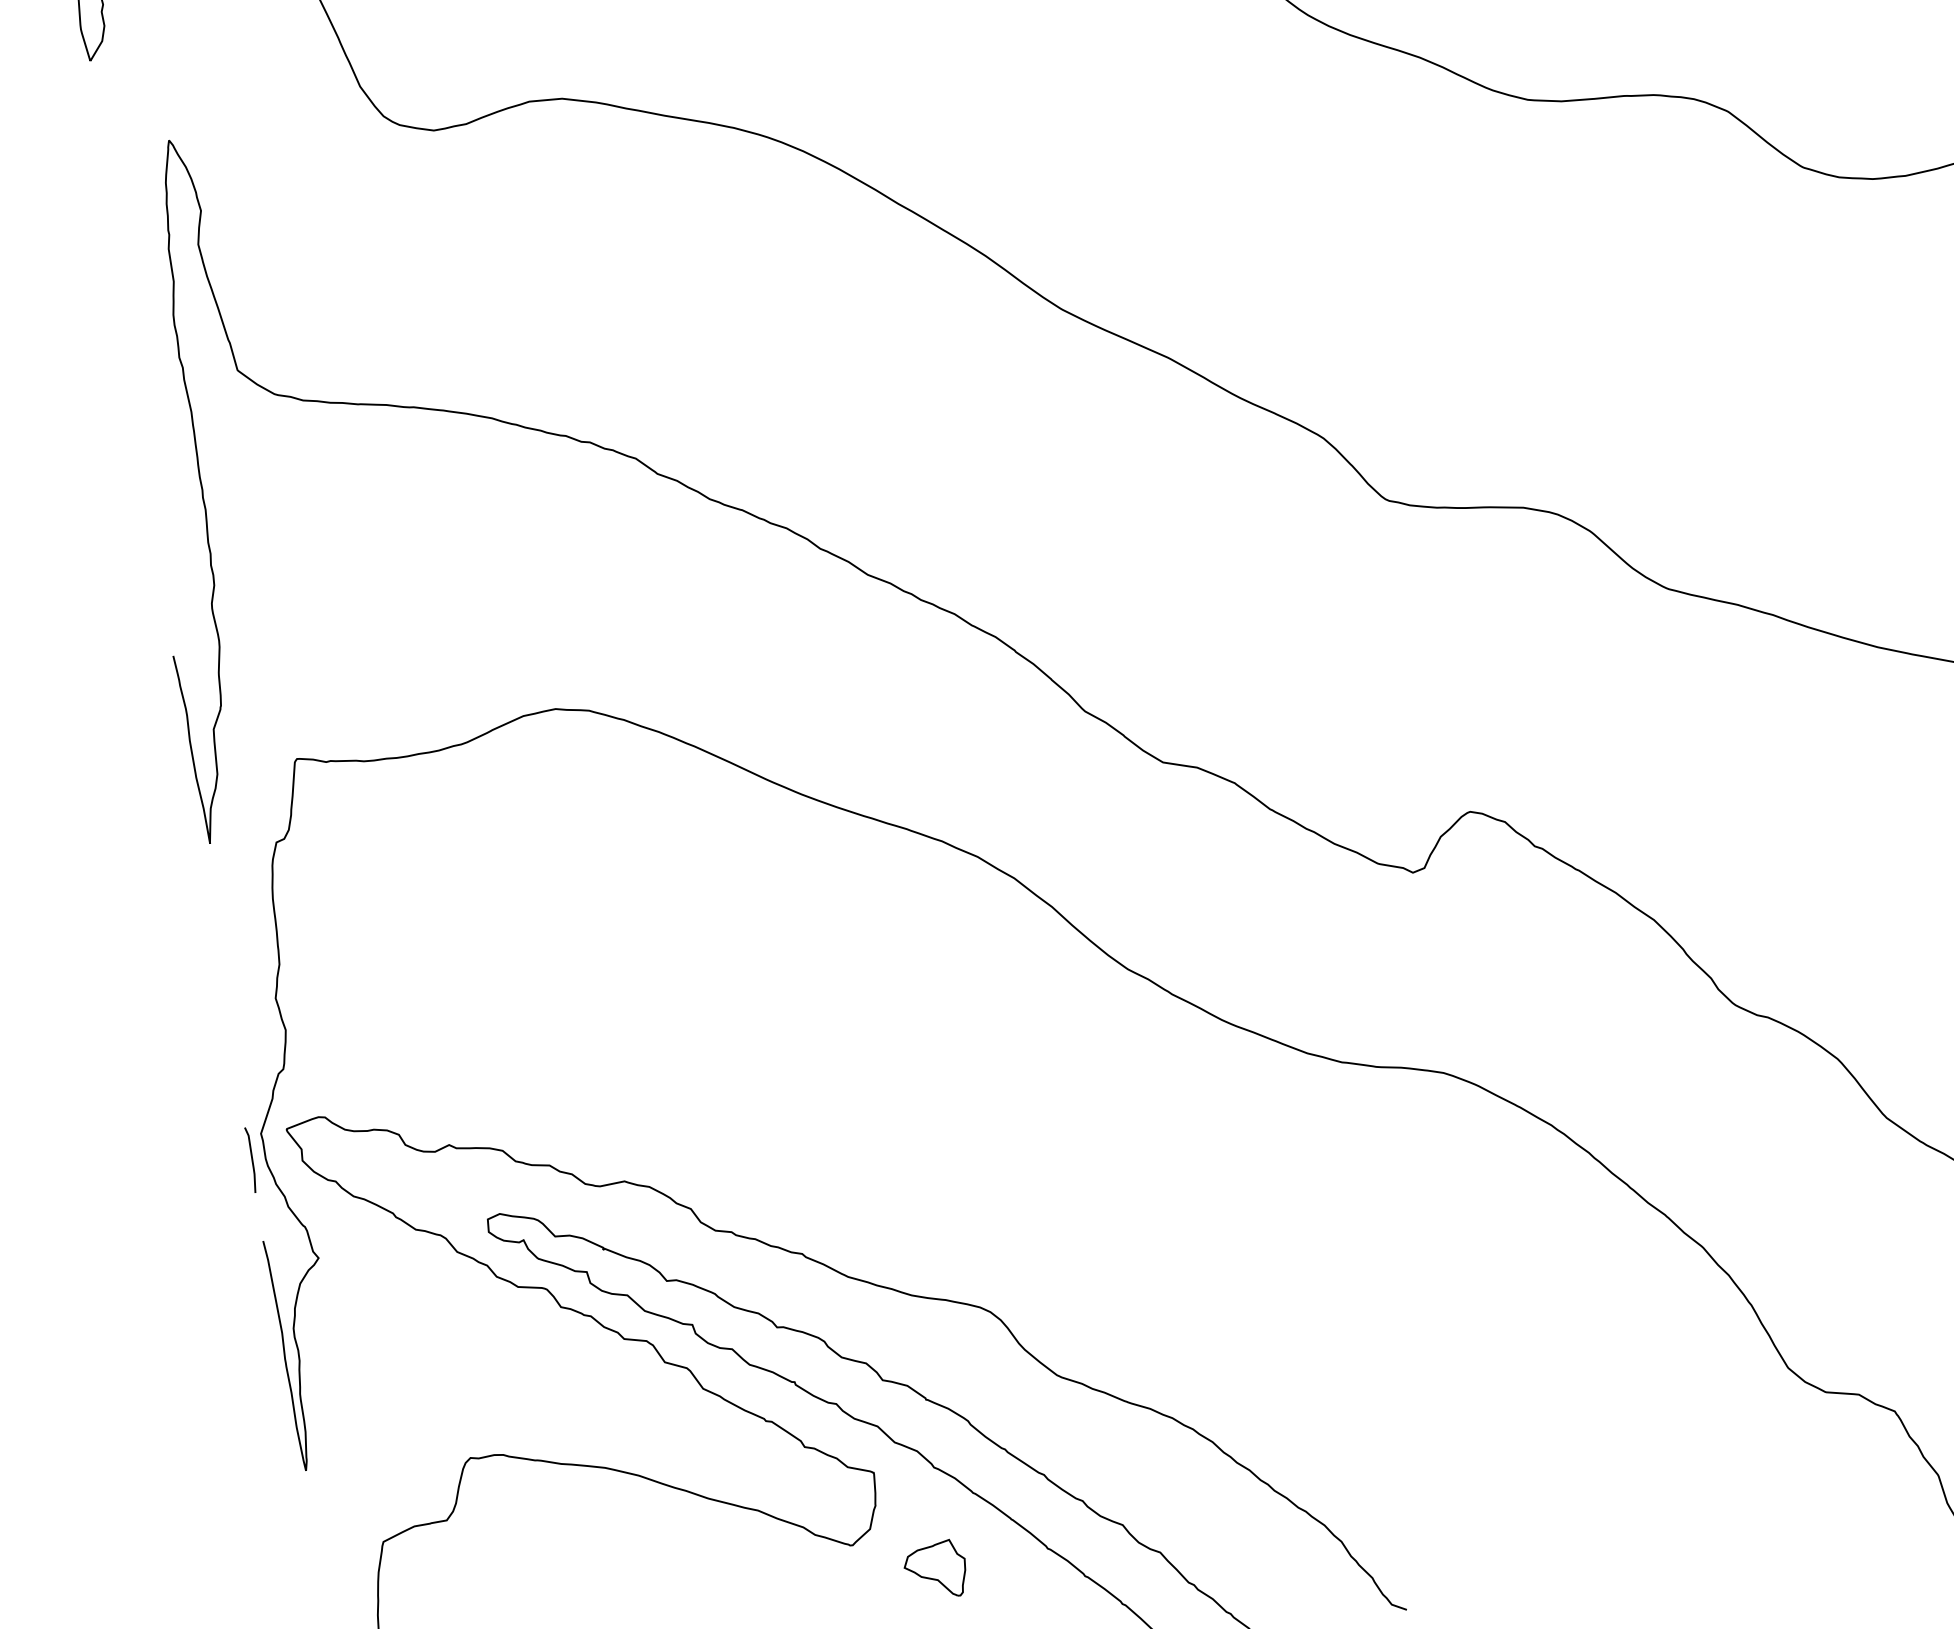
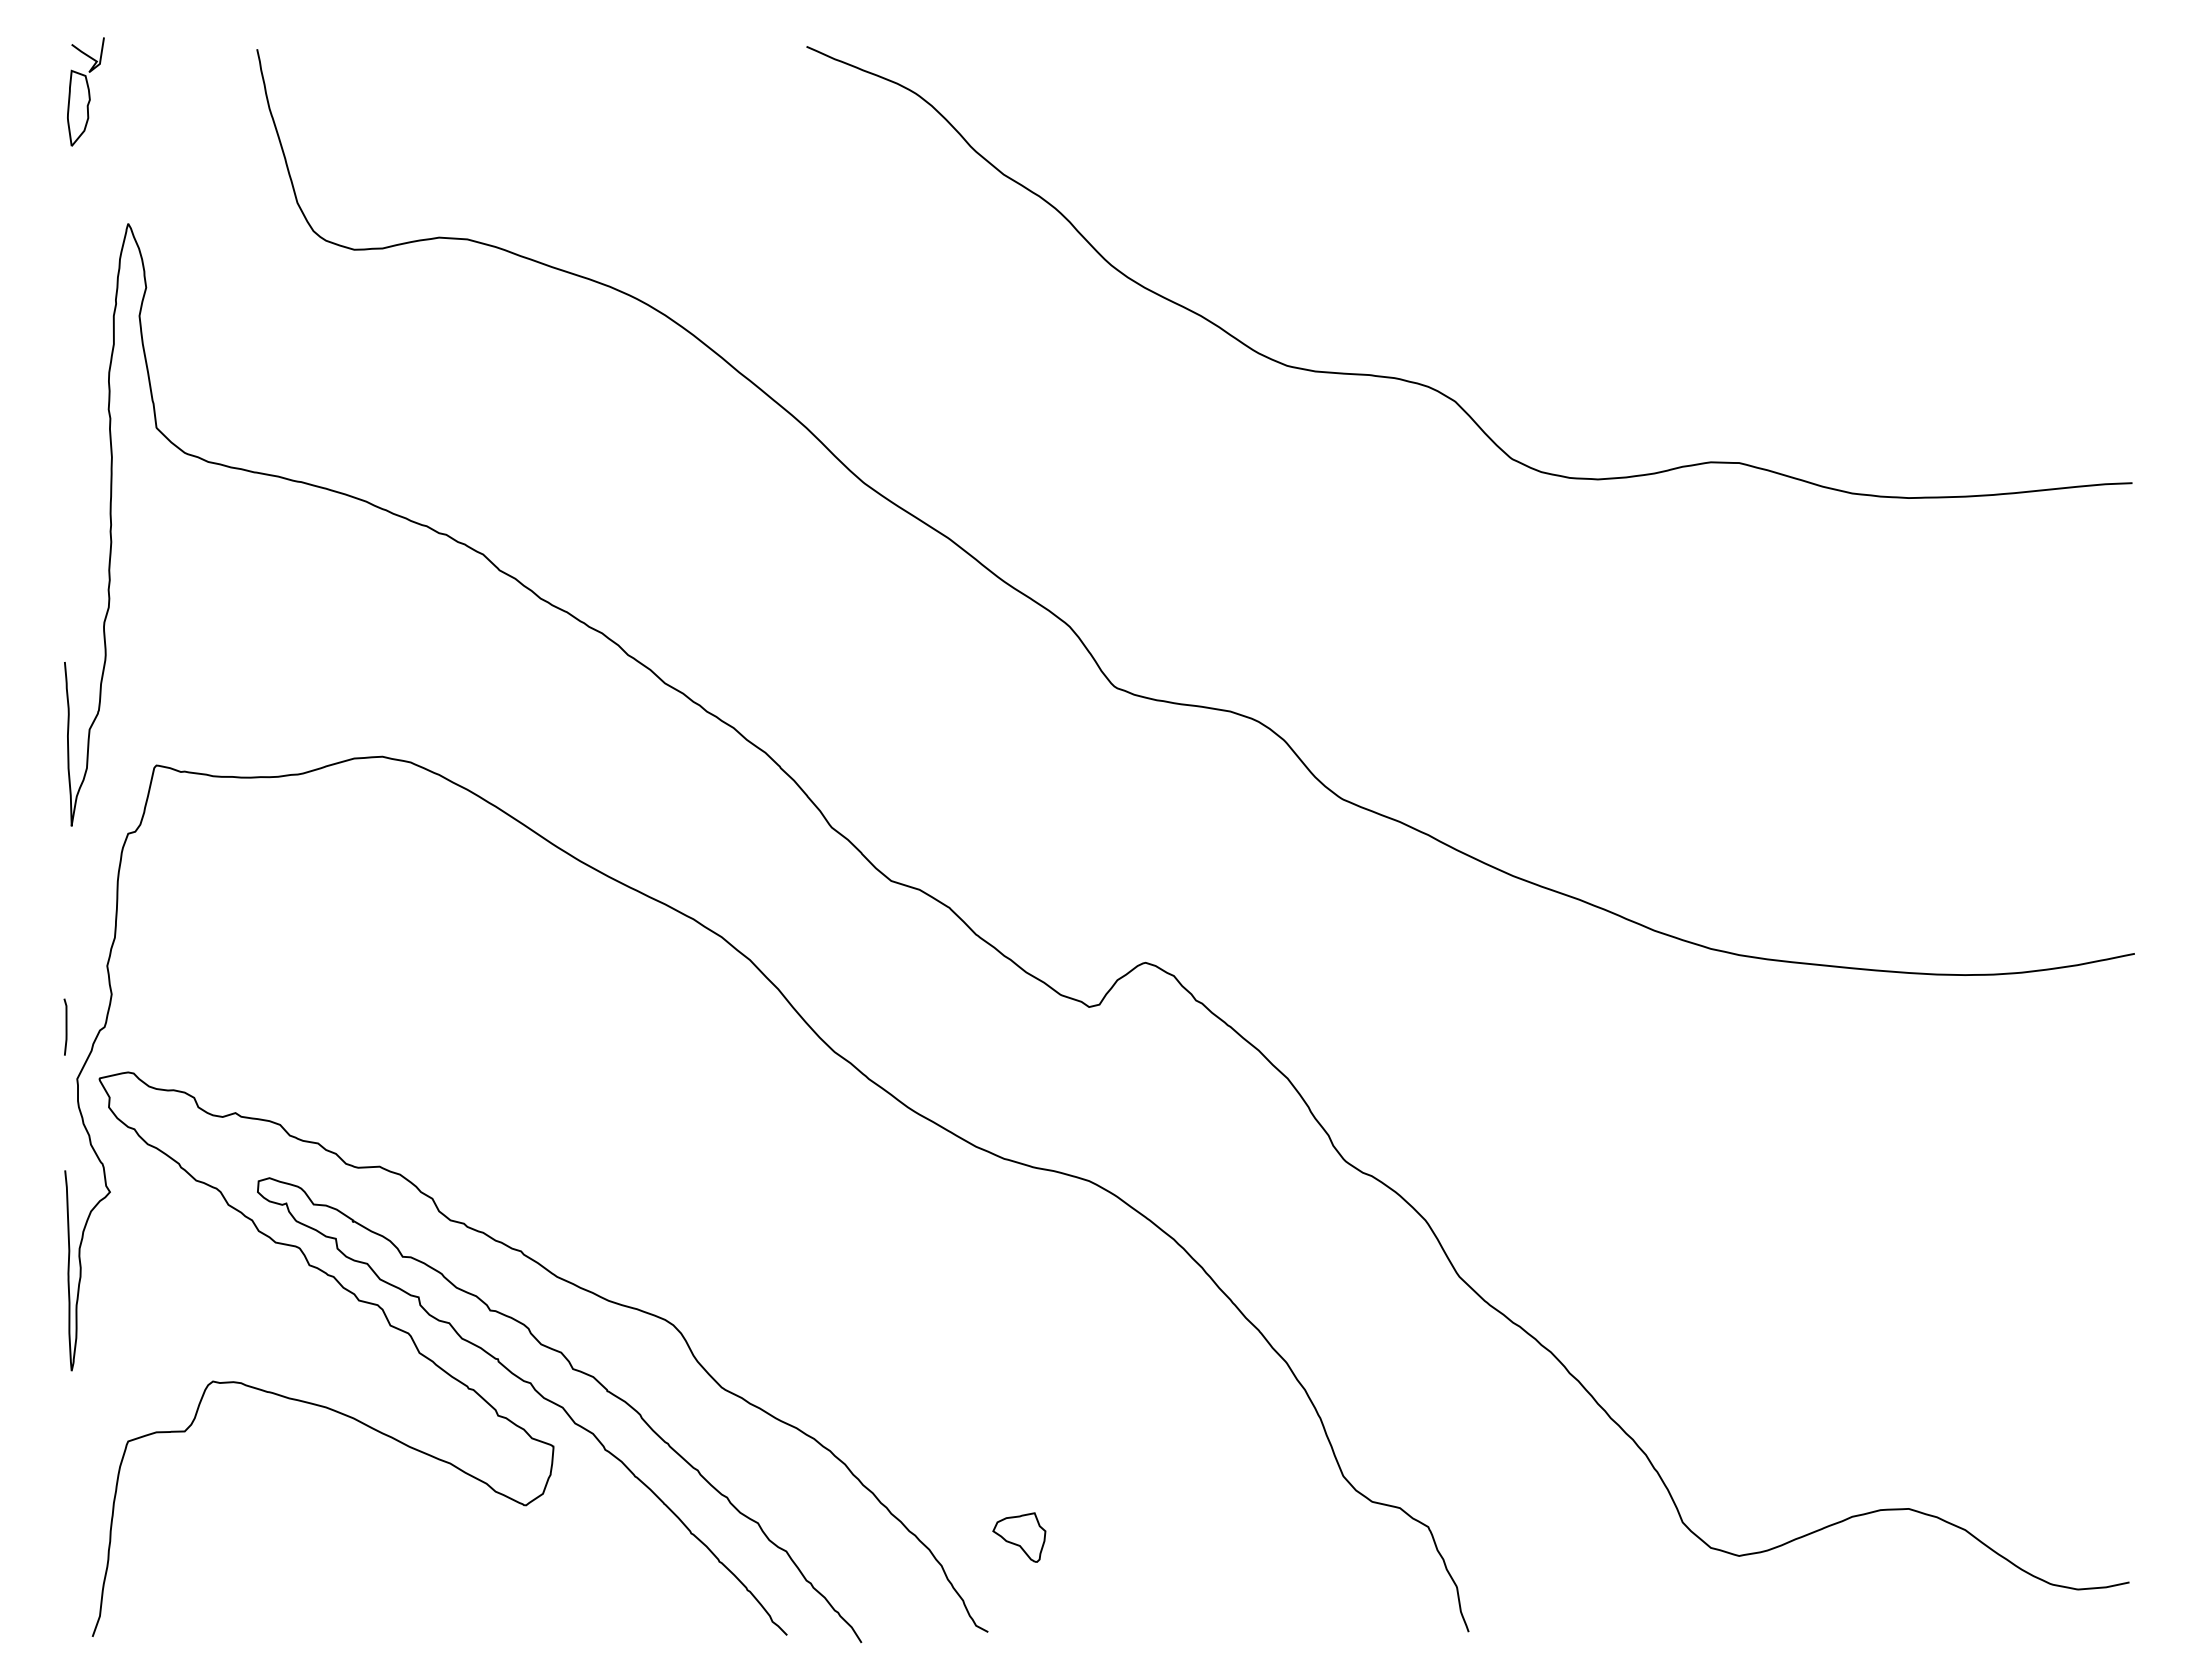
curve: (251, 1159) -> (65, 1026), moved
part: (935, 1570) -> (1019, 1537), moved

